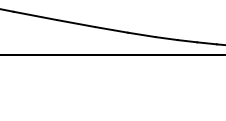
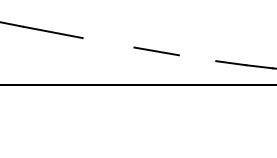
line: (76, 23) -> (109, 42), removed
line: (141, 34) -> (197, 57), removed

